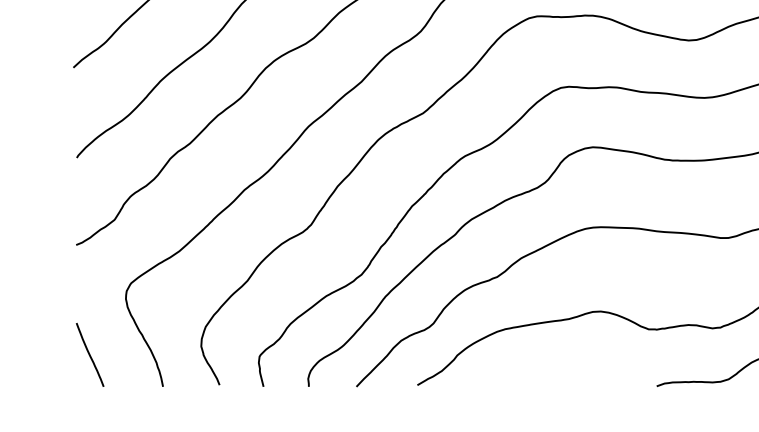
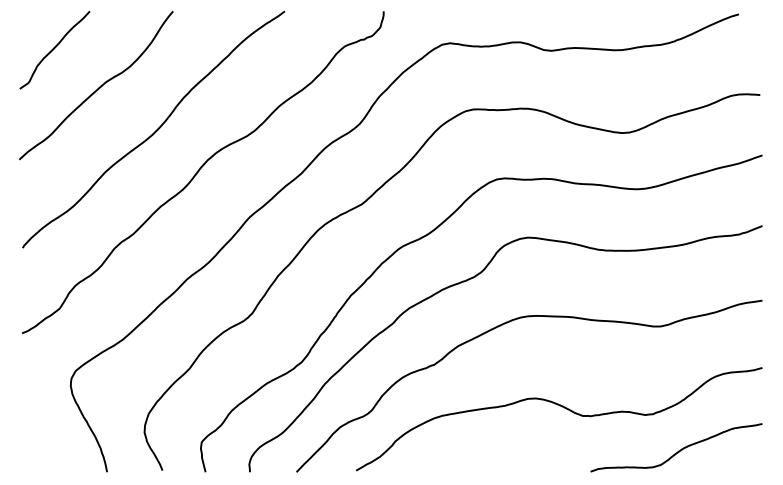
line: (89, 354) -> (35, 440), removed

